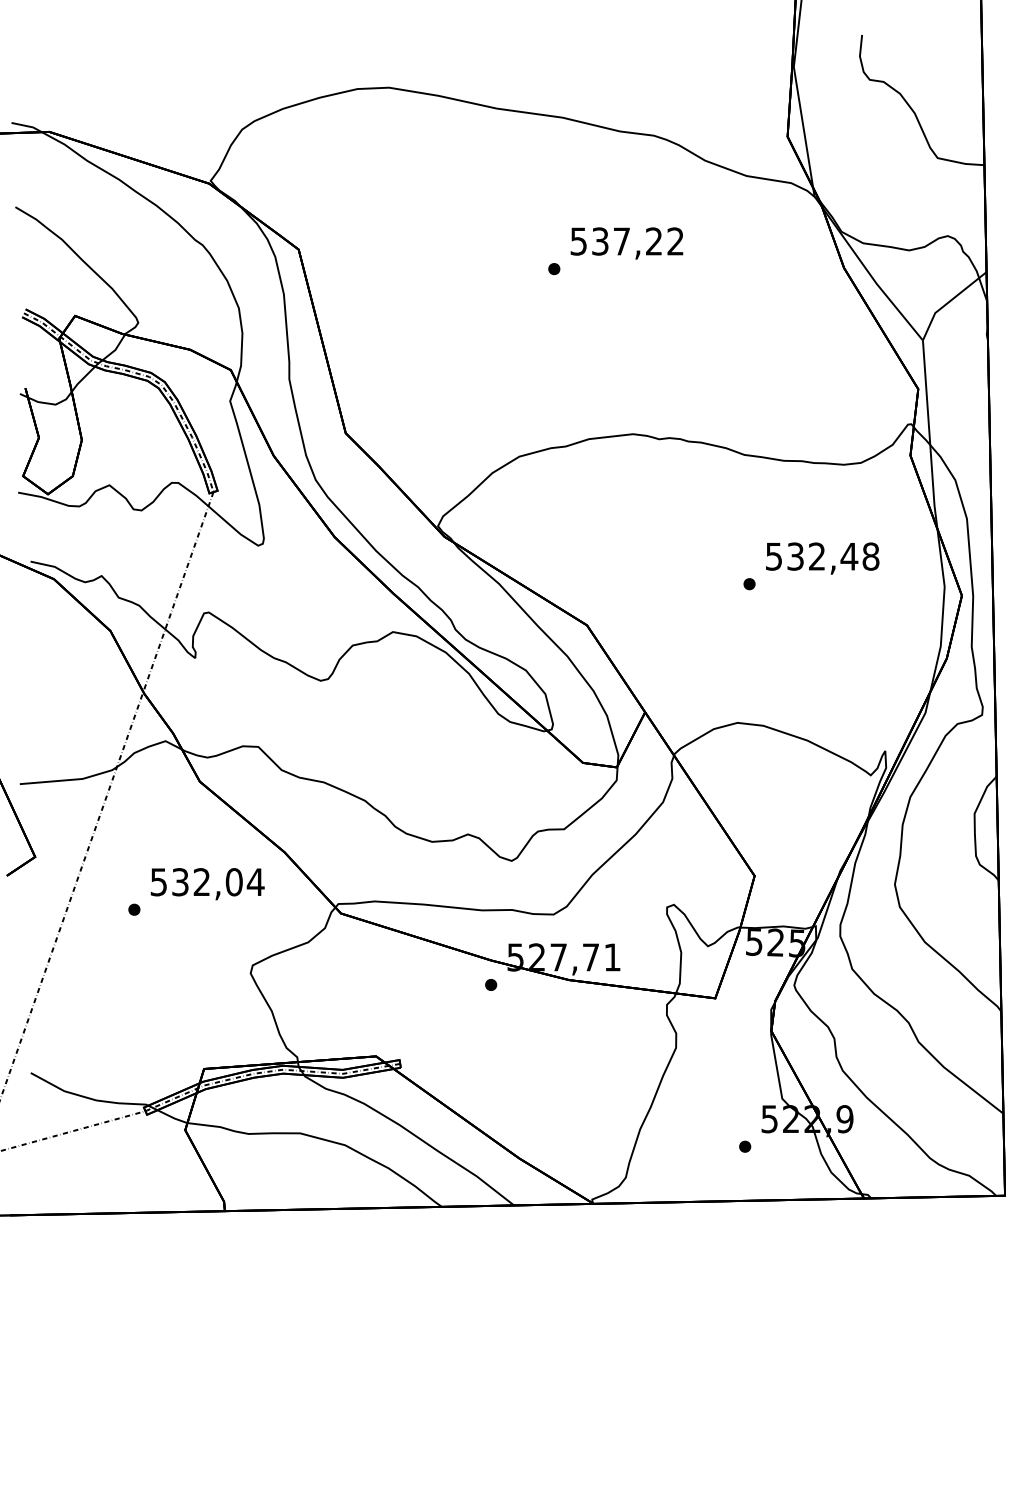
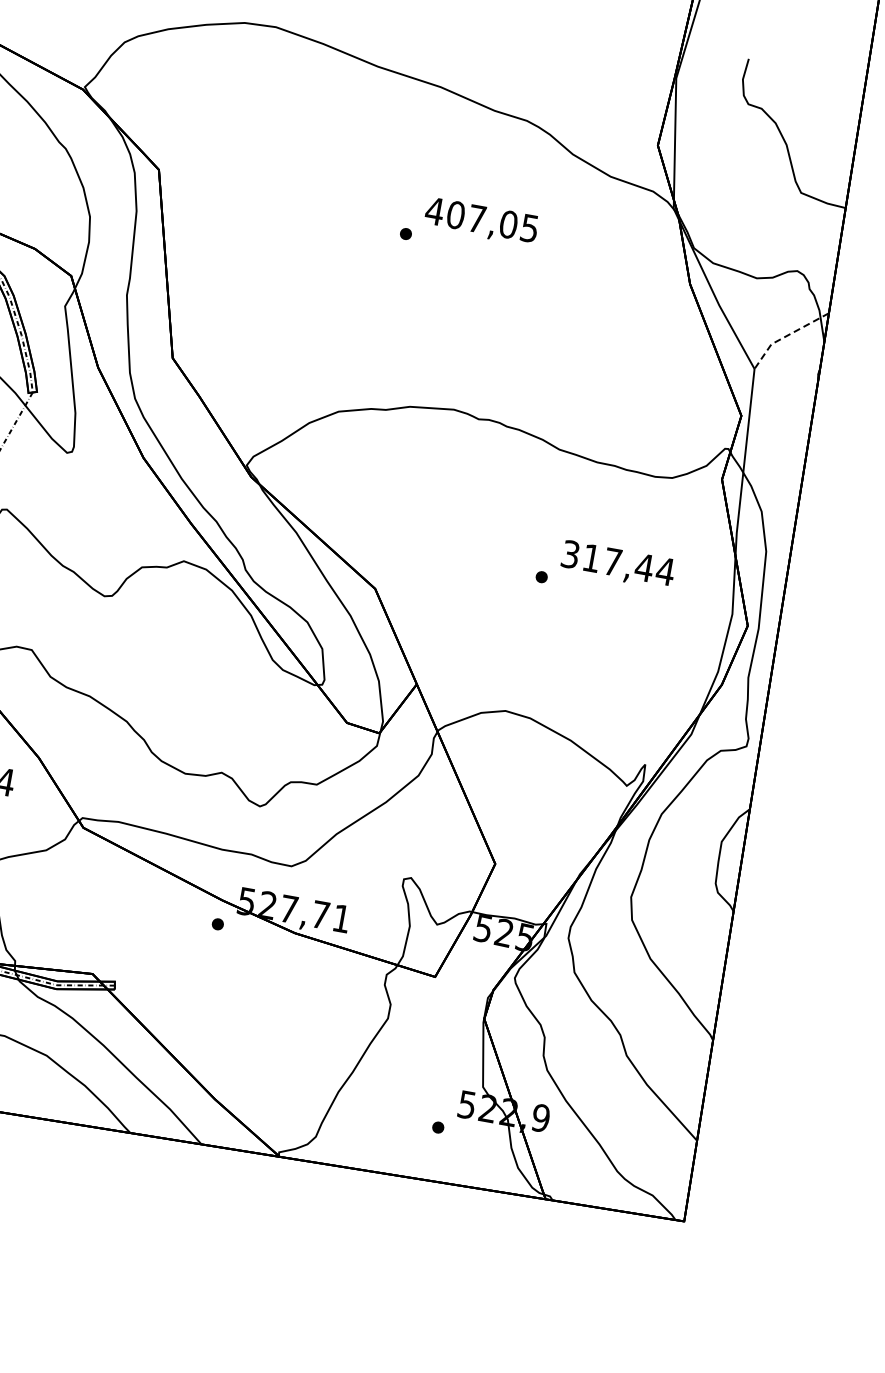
text: (626, 241) -> (481, 219), 537,22 -> 407,05
line: (948, 302) -> (786, 336), solid -> dashed
text: (822, 556) -> (618, 562), 532,48 -> 317,44

